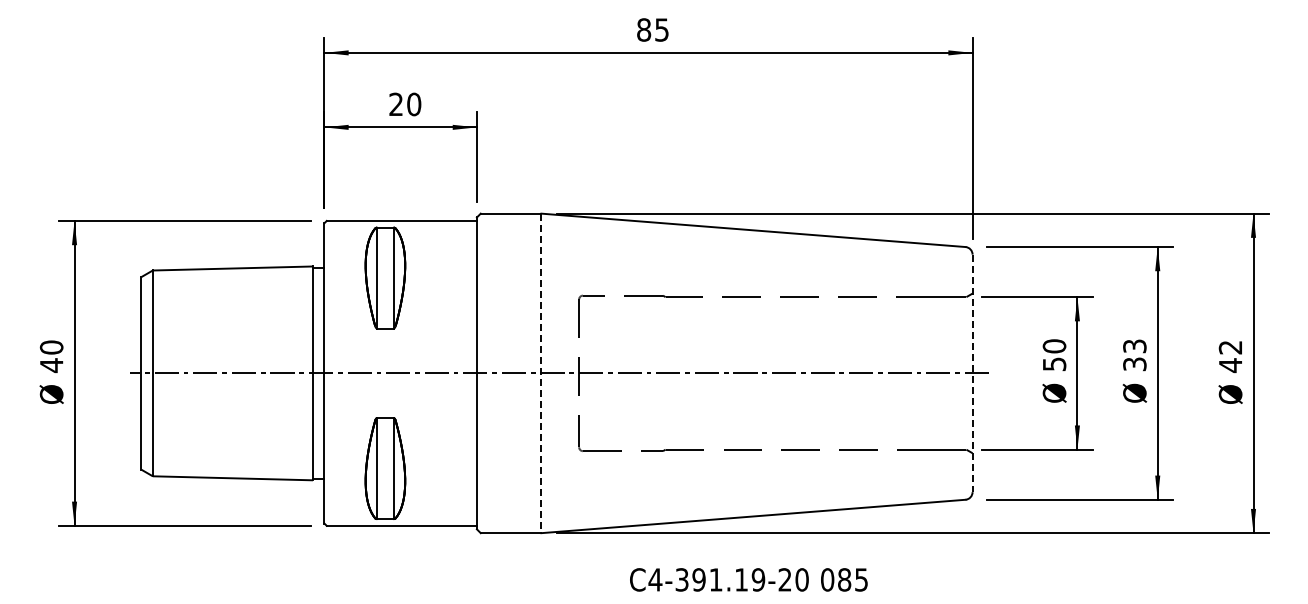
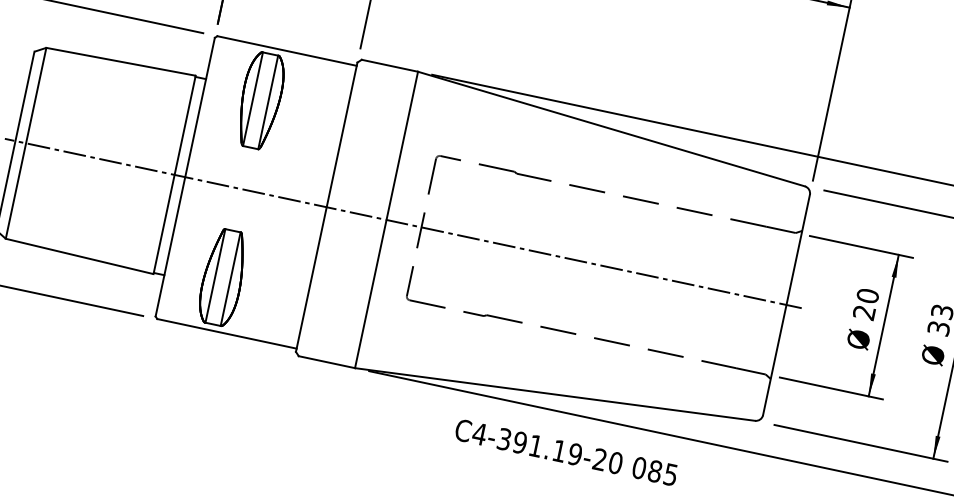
text: (1054, 364) -> (864, 312), 50 -> 20
line: (541, 373) -> (386, 220), dashed -> solid
line: (972, 373) -> (786, 305), dashed -> solid
text: (748, 579) -> (566, 452), moved

